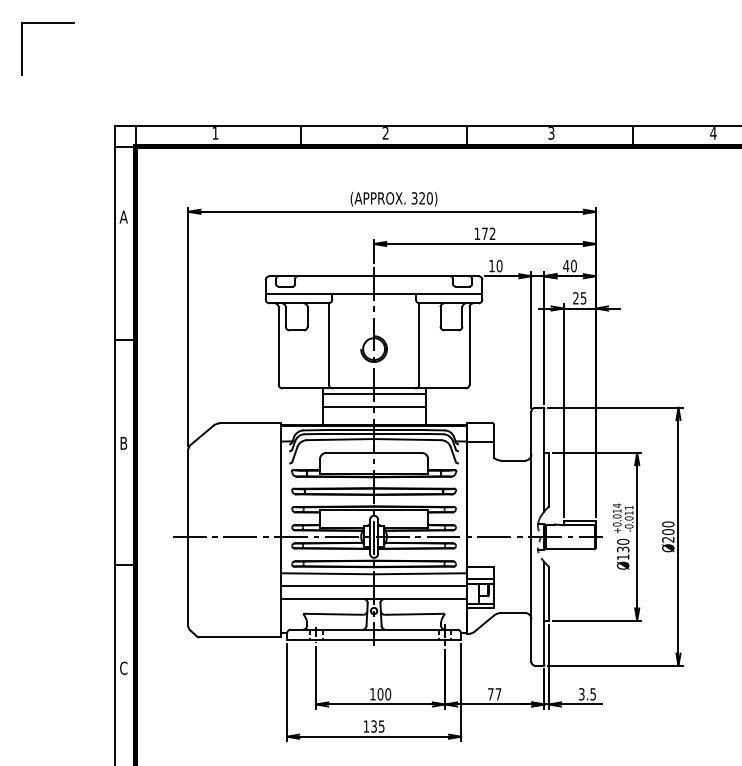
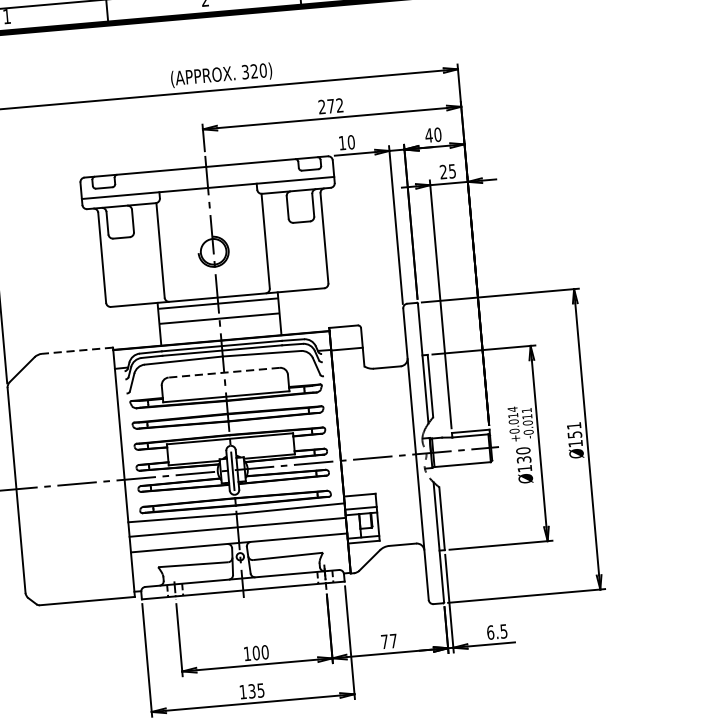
text: (476, 233) -> (321, 106), 172 -> 272
line: (250, 423) -> (77, 350), solid -> dashed
line: (374, 452) -> (224, 372), solid -> dashed
text: (668, 531) -> (575, 434), Ø200 -> Ø151
text: (581, 694) -> (490, 632), 3.5 -> 6.5

